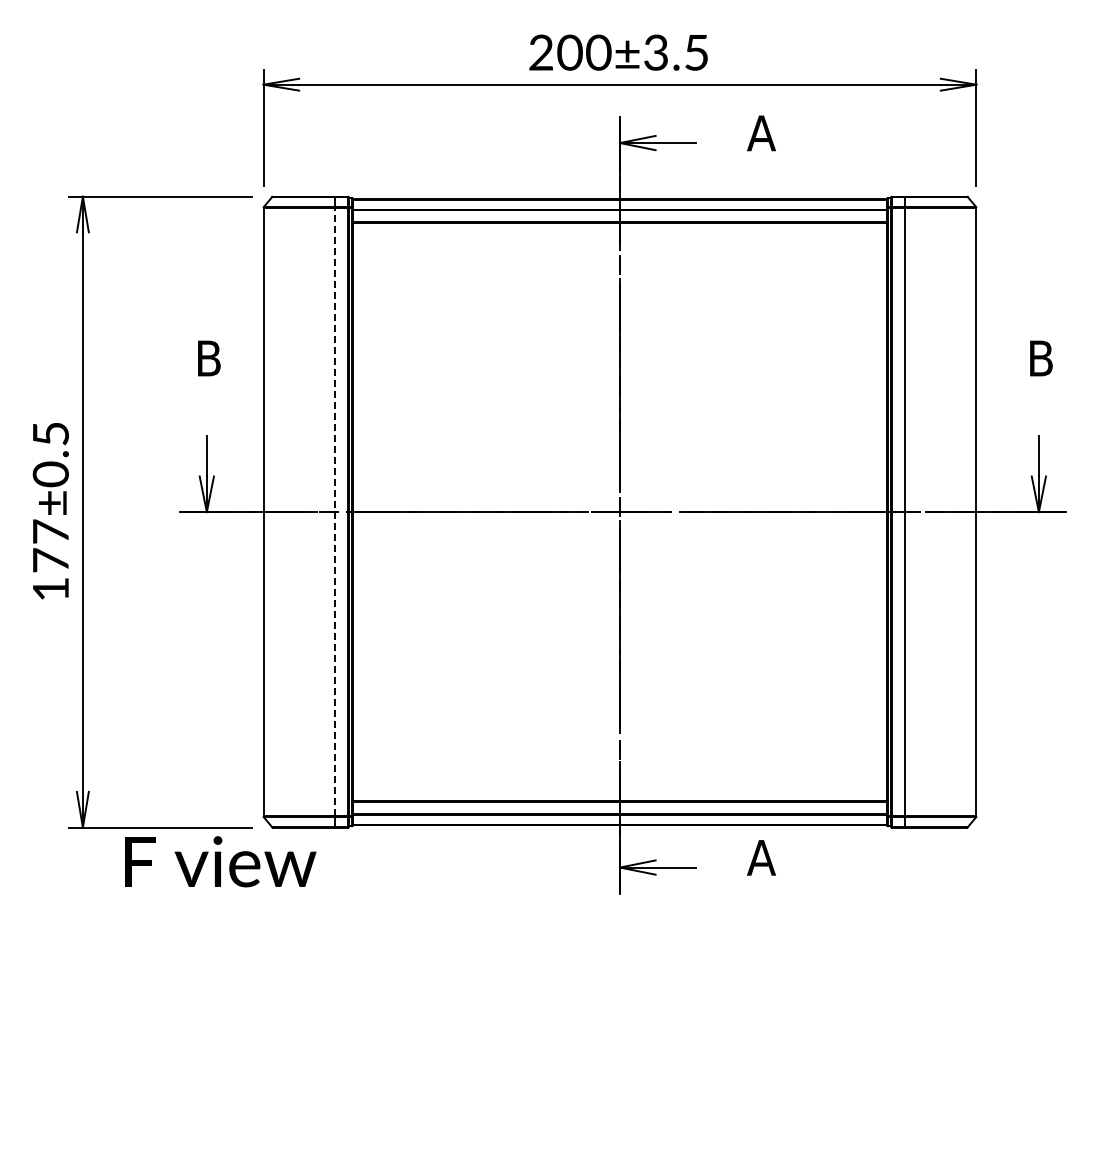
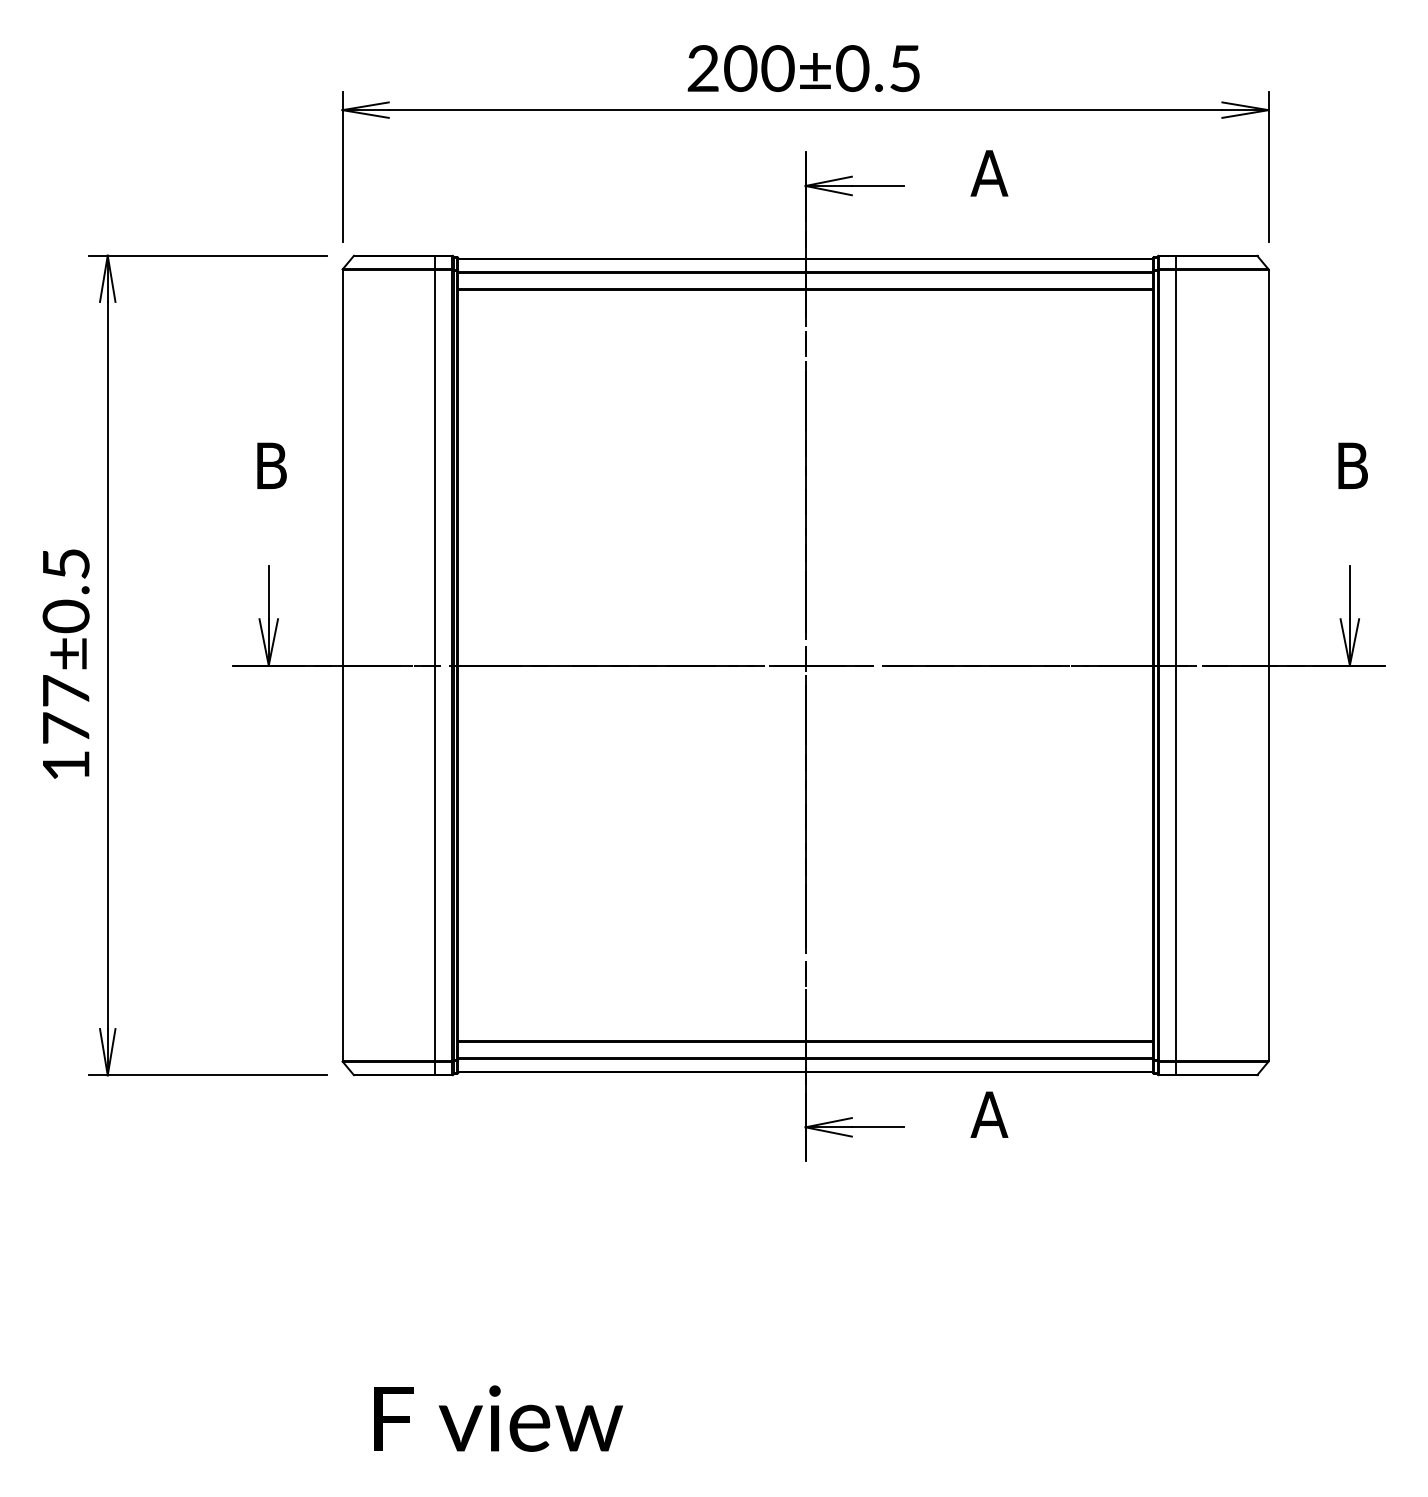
text: (656, 52) -> (853, 68), 200±3.5 -> 200±0.5
line: (334, 511) -> (434, 664), dashed -> solid
text: (220, 861) -> (498, 1418), moved

